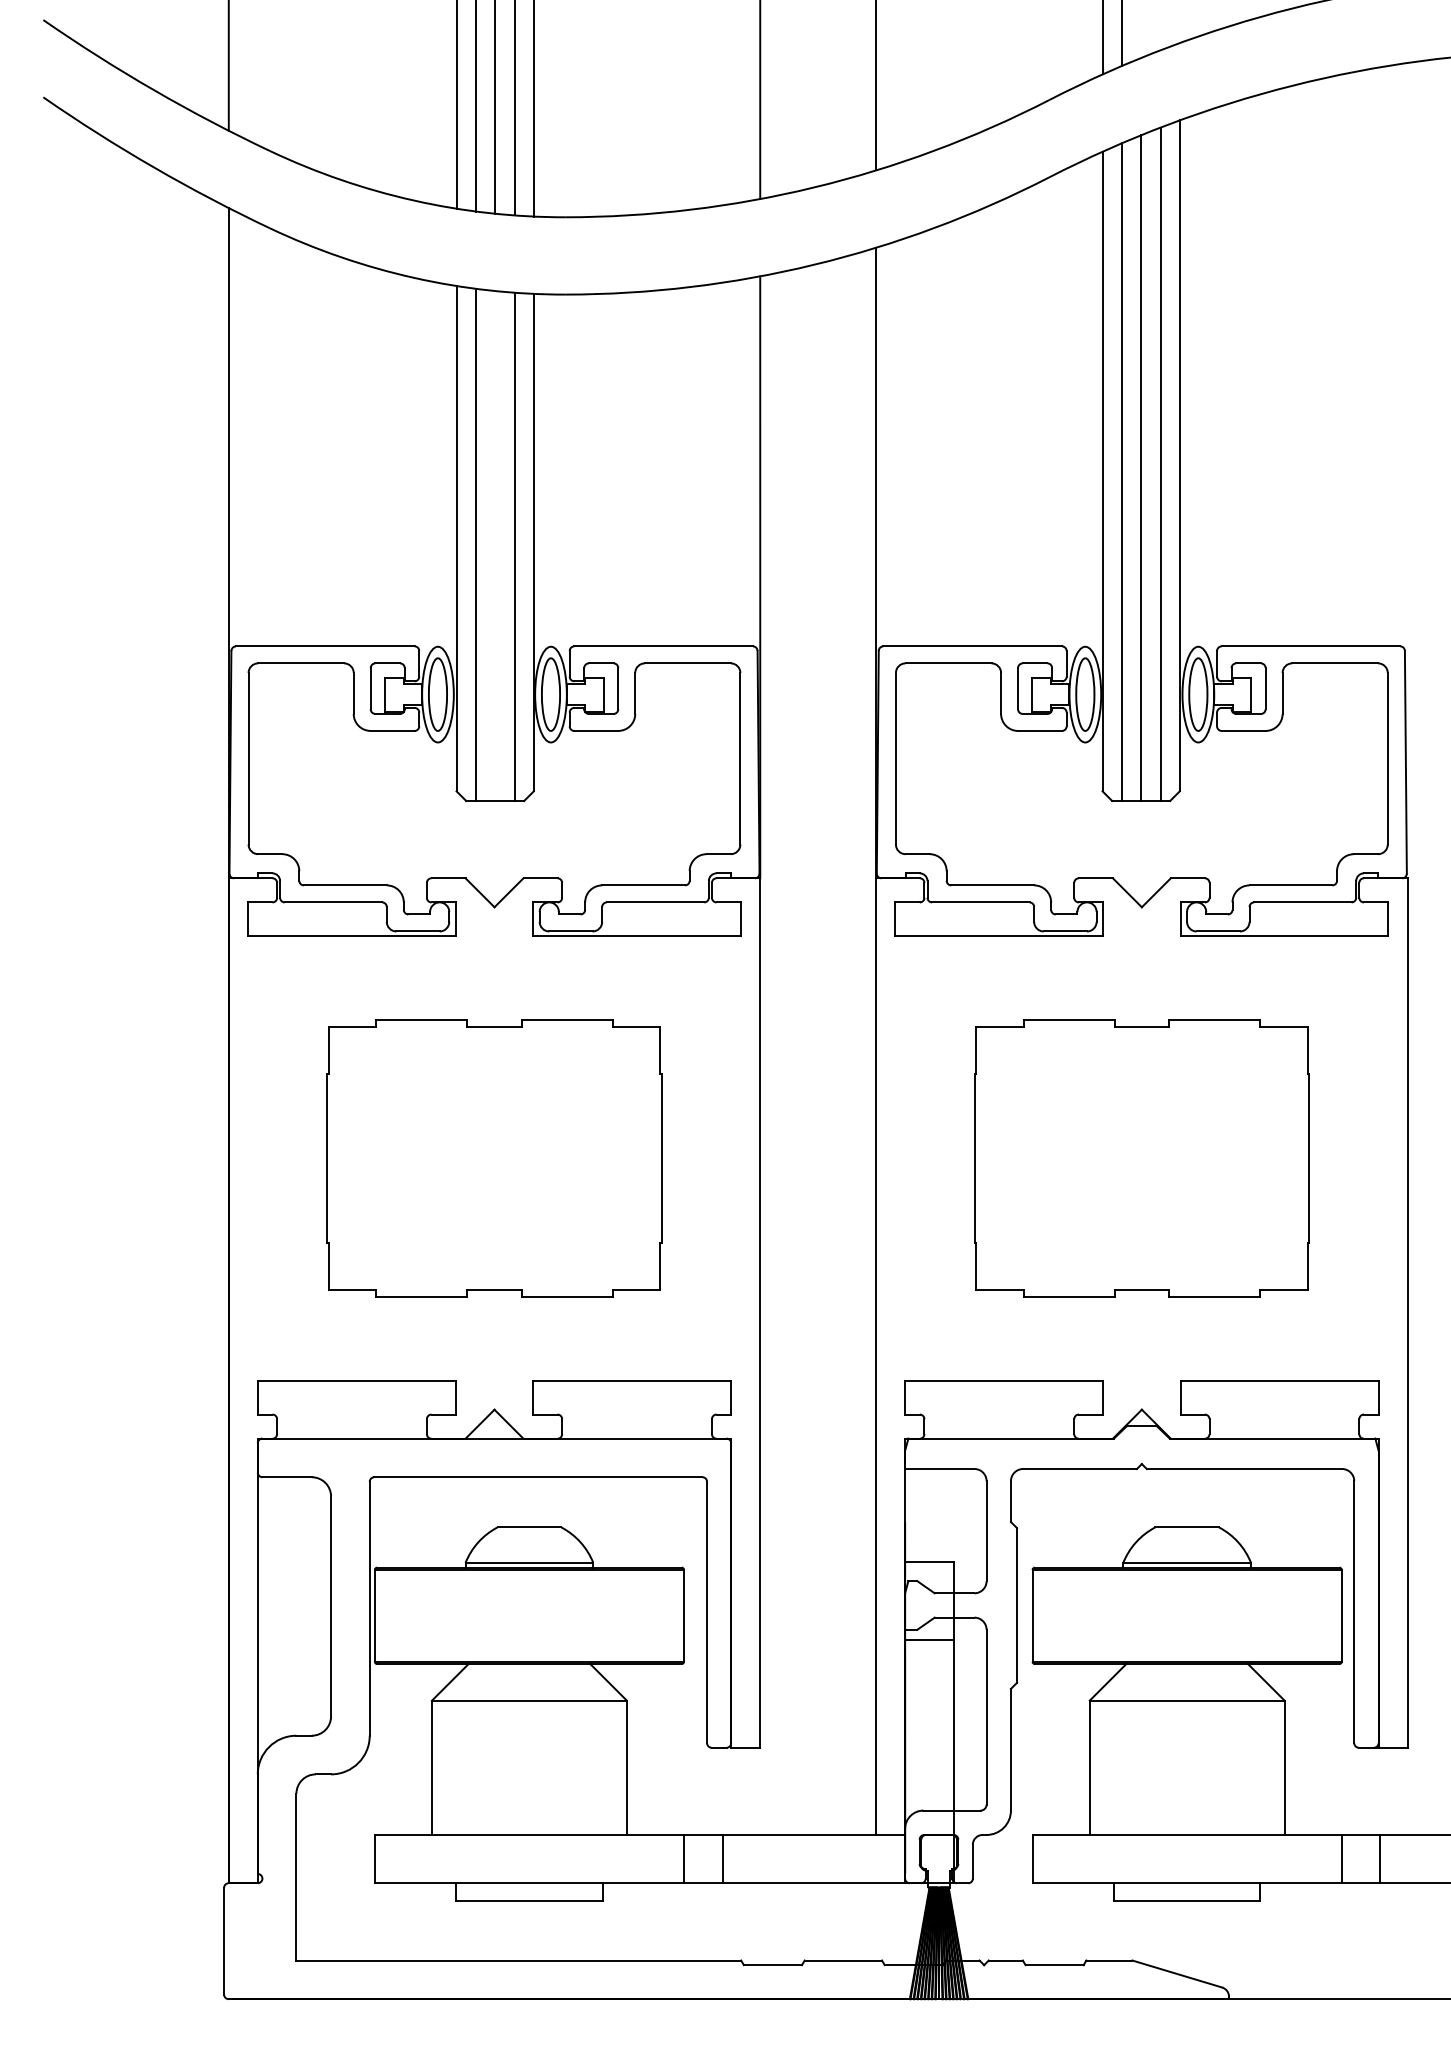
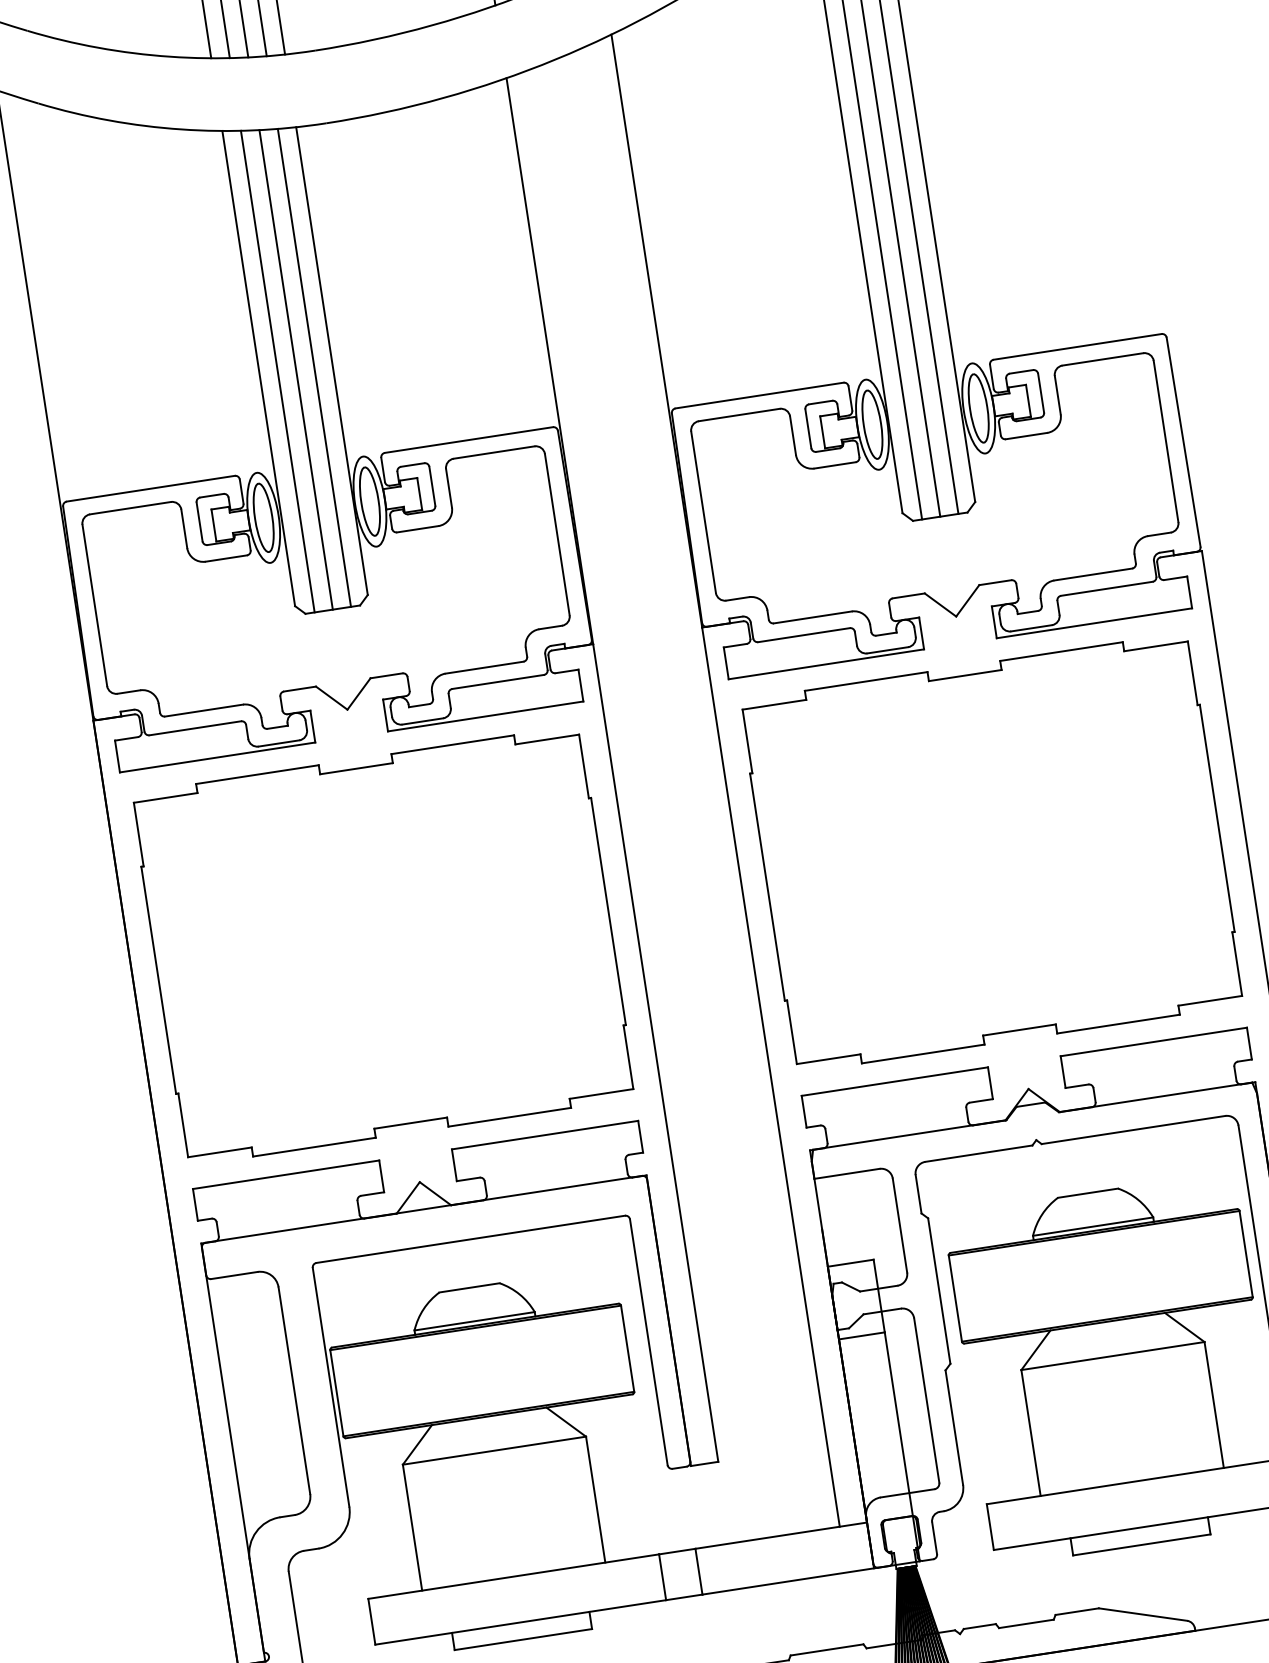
line: (495, 545) -> (296, 369), added
part: (494, 1158) -> (383, 945), size x1.43
part: (1141, 1158) -> (992, 852), size x1.43

